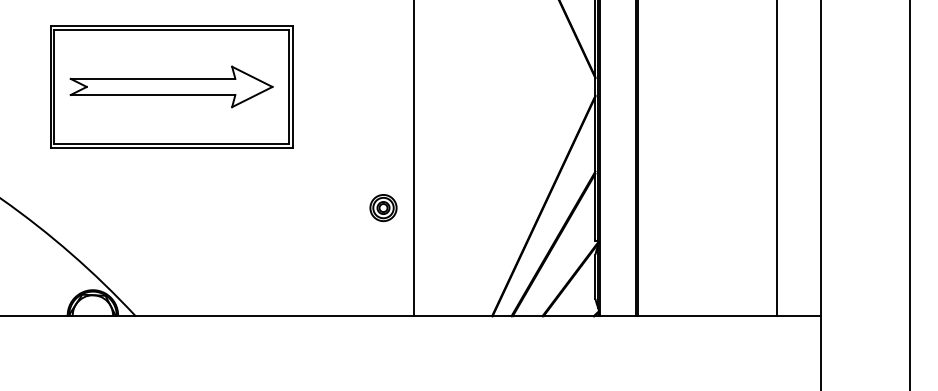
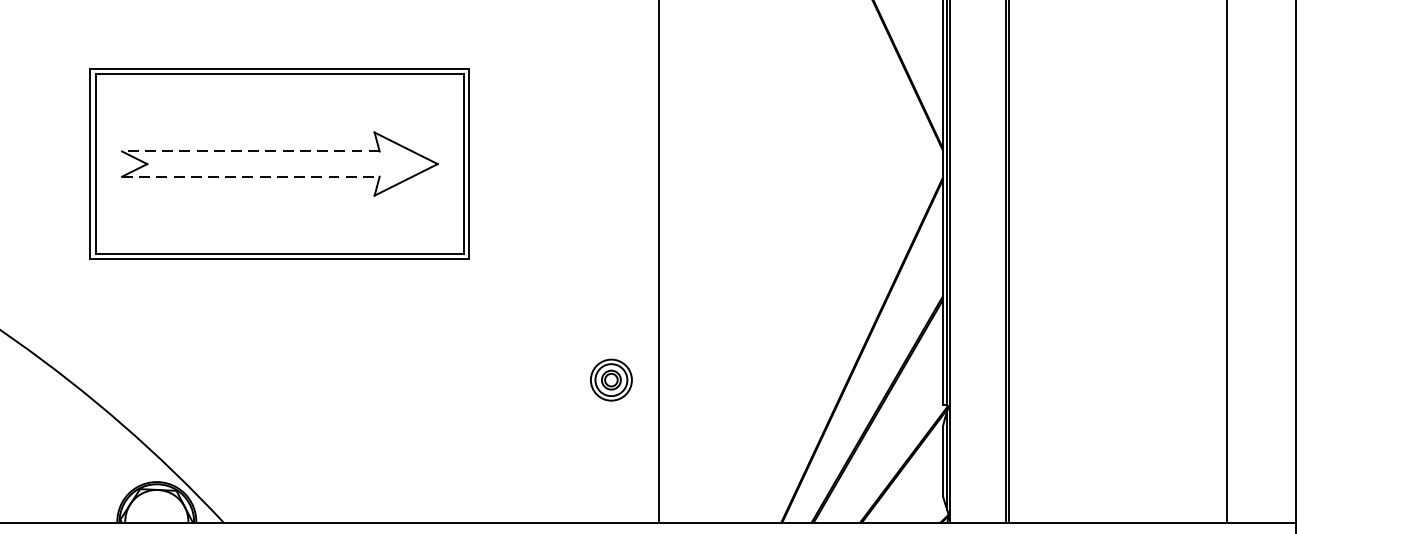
line: (152, 78) -> (250, 150), solid -> dashed
line: (153, 95) -> (251, 177), solid -> dashed
part: (383, 208) -> (611, 380), moved

